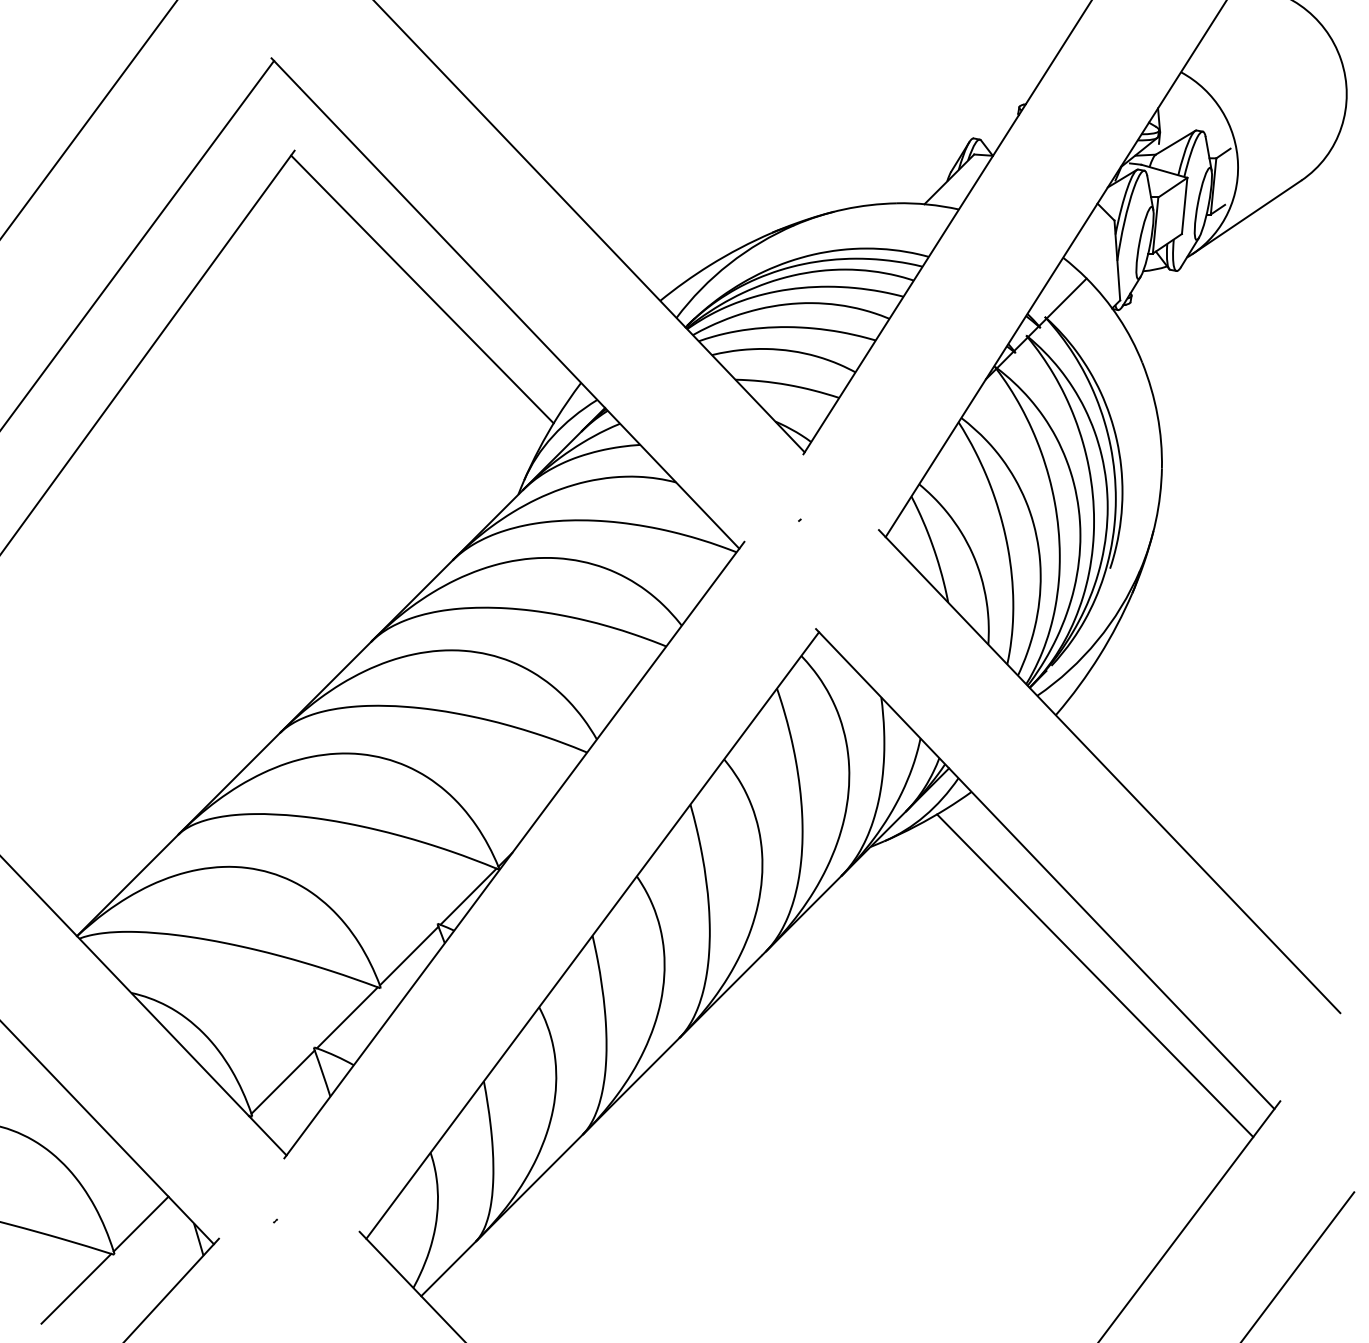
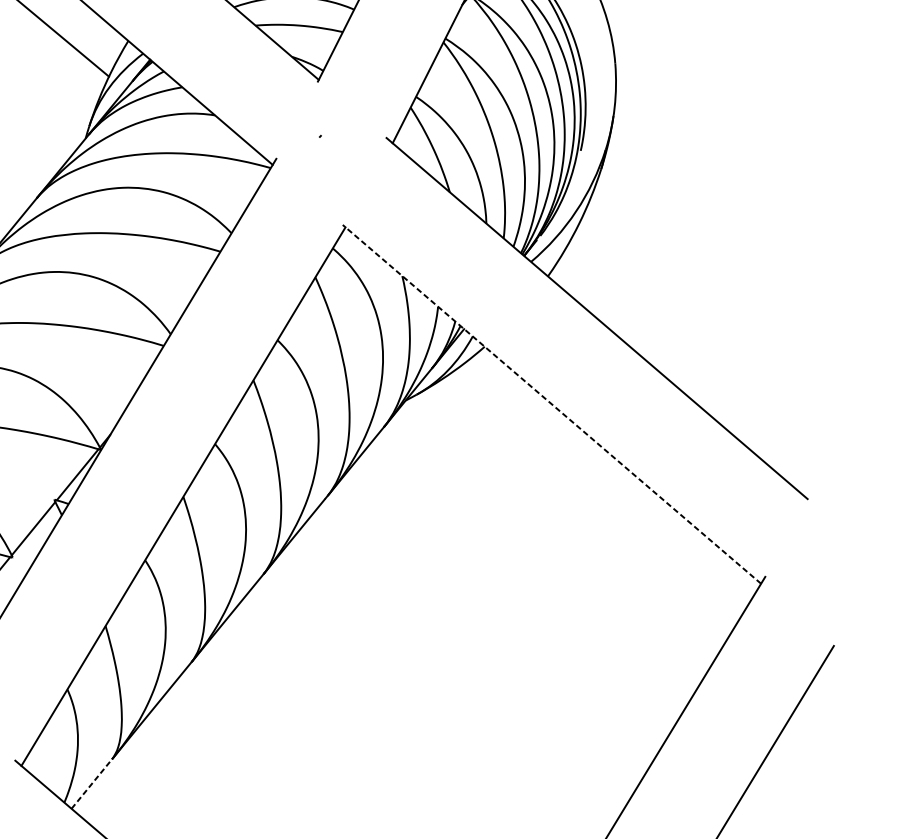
line: (1045, 869) -> (552, 404), solid -> dashed
line: (1095, 975) -> (602, 488), removed
line: (449, 1267) -> (92, 782), solid -> dashed

